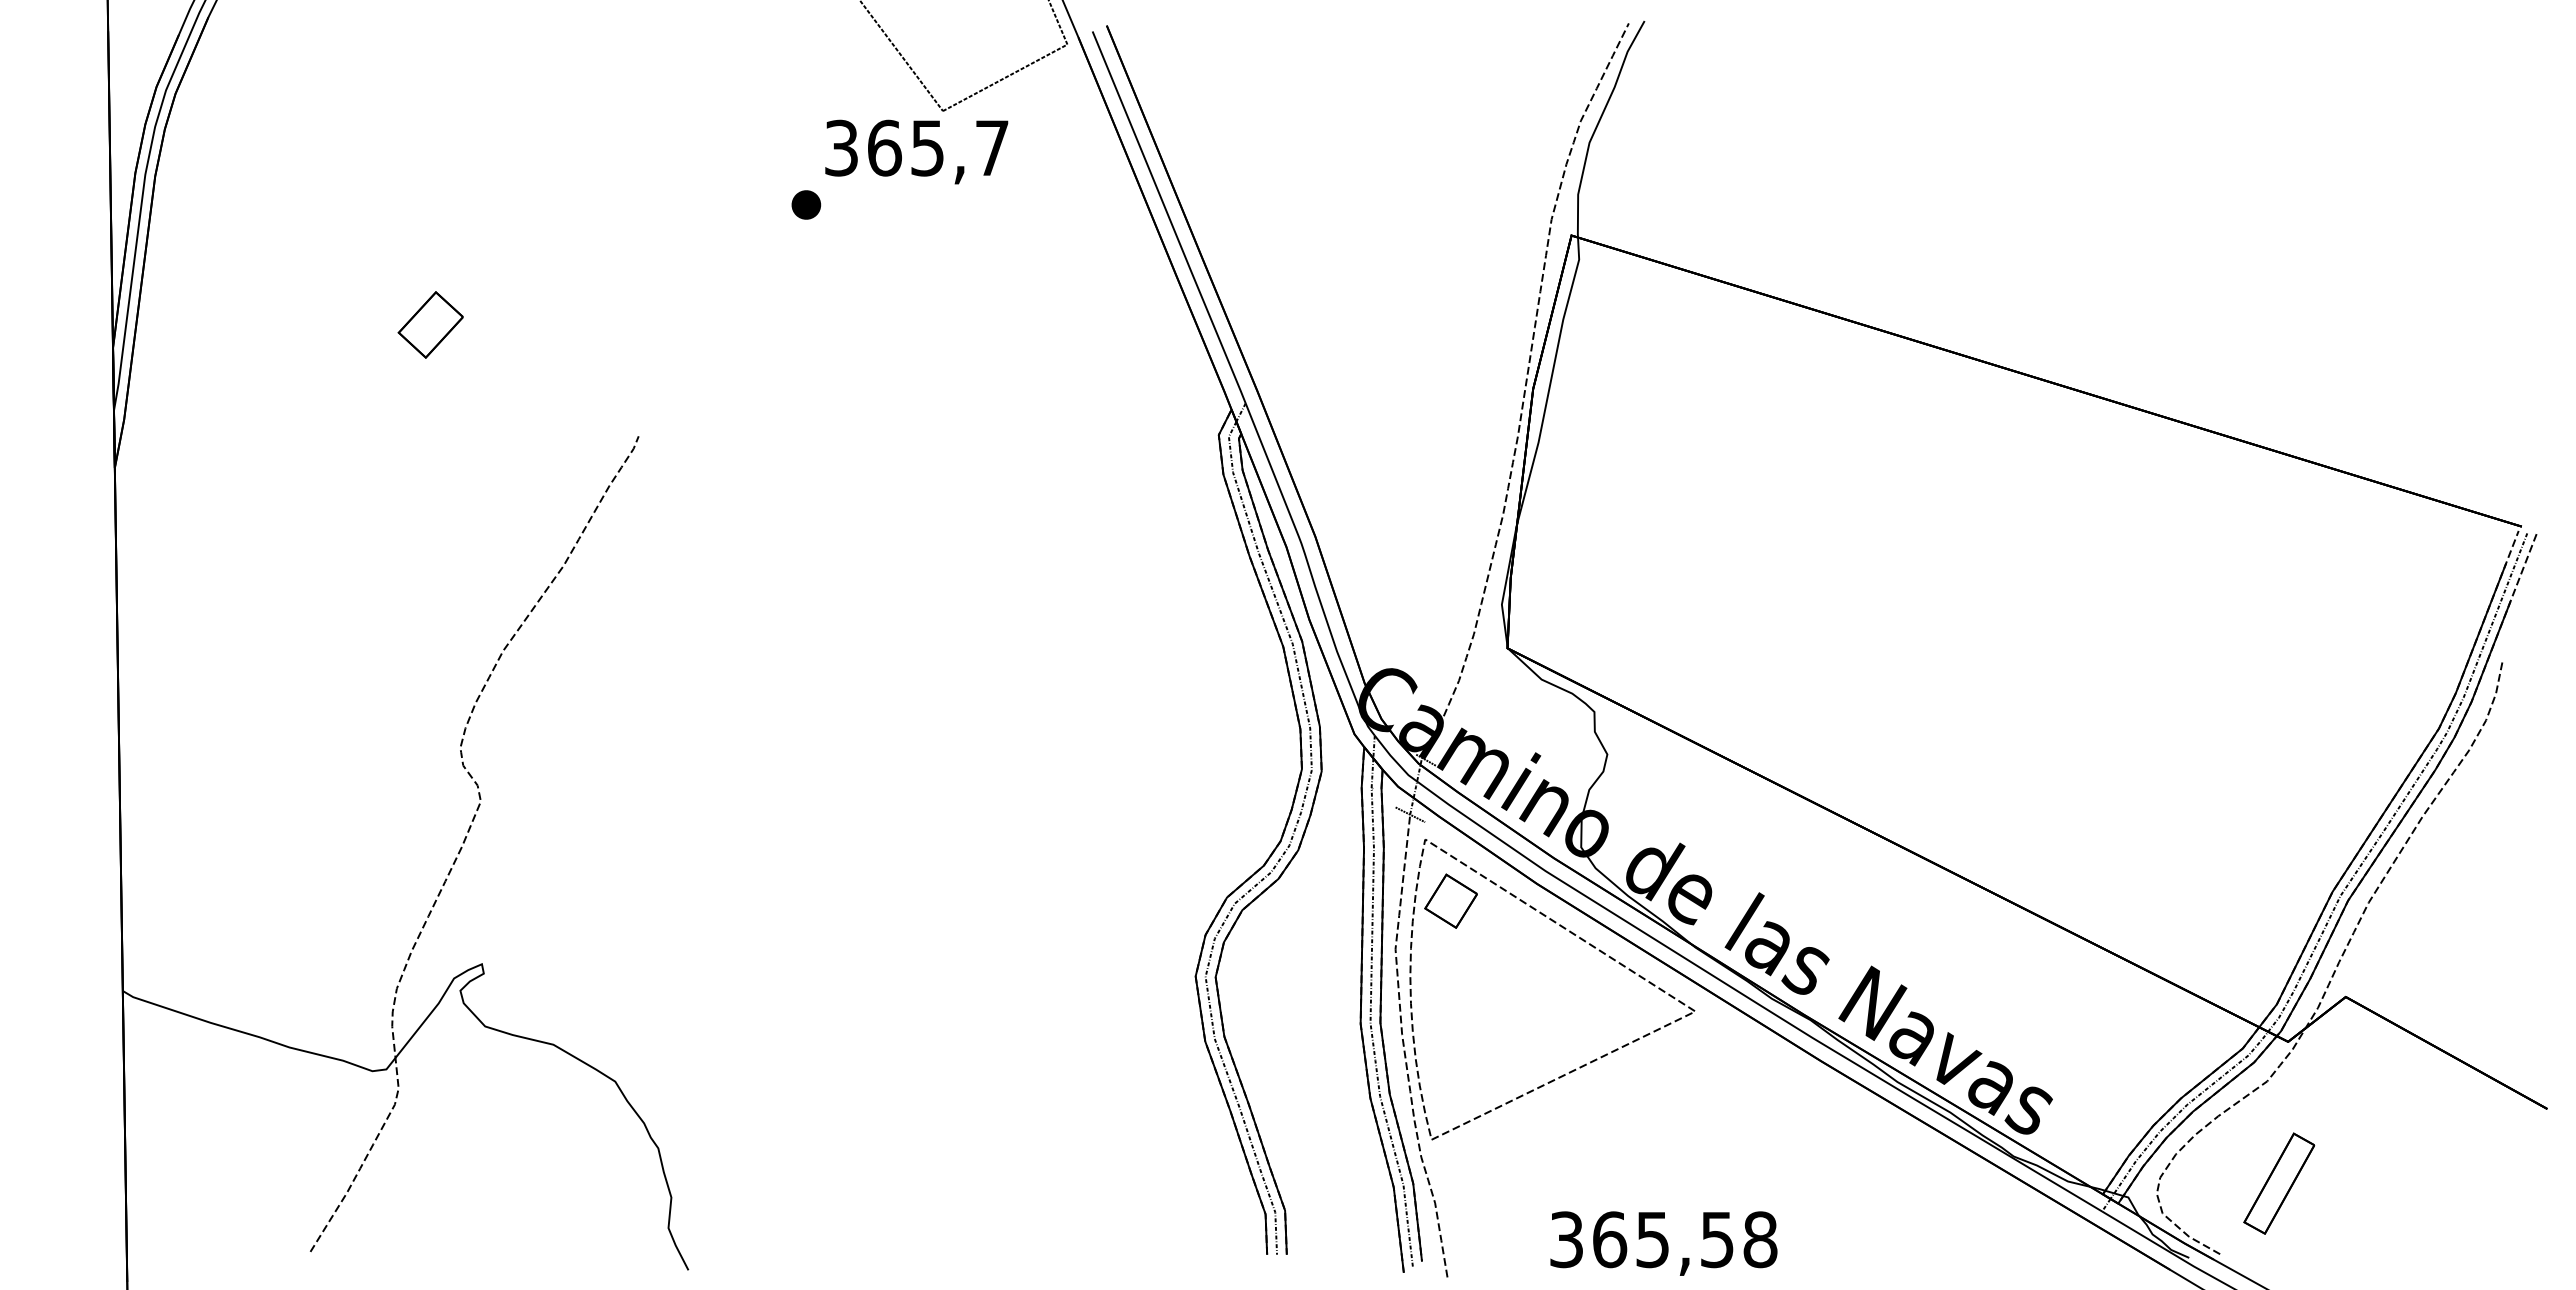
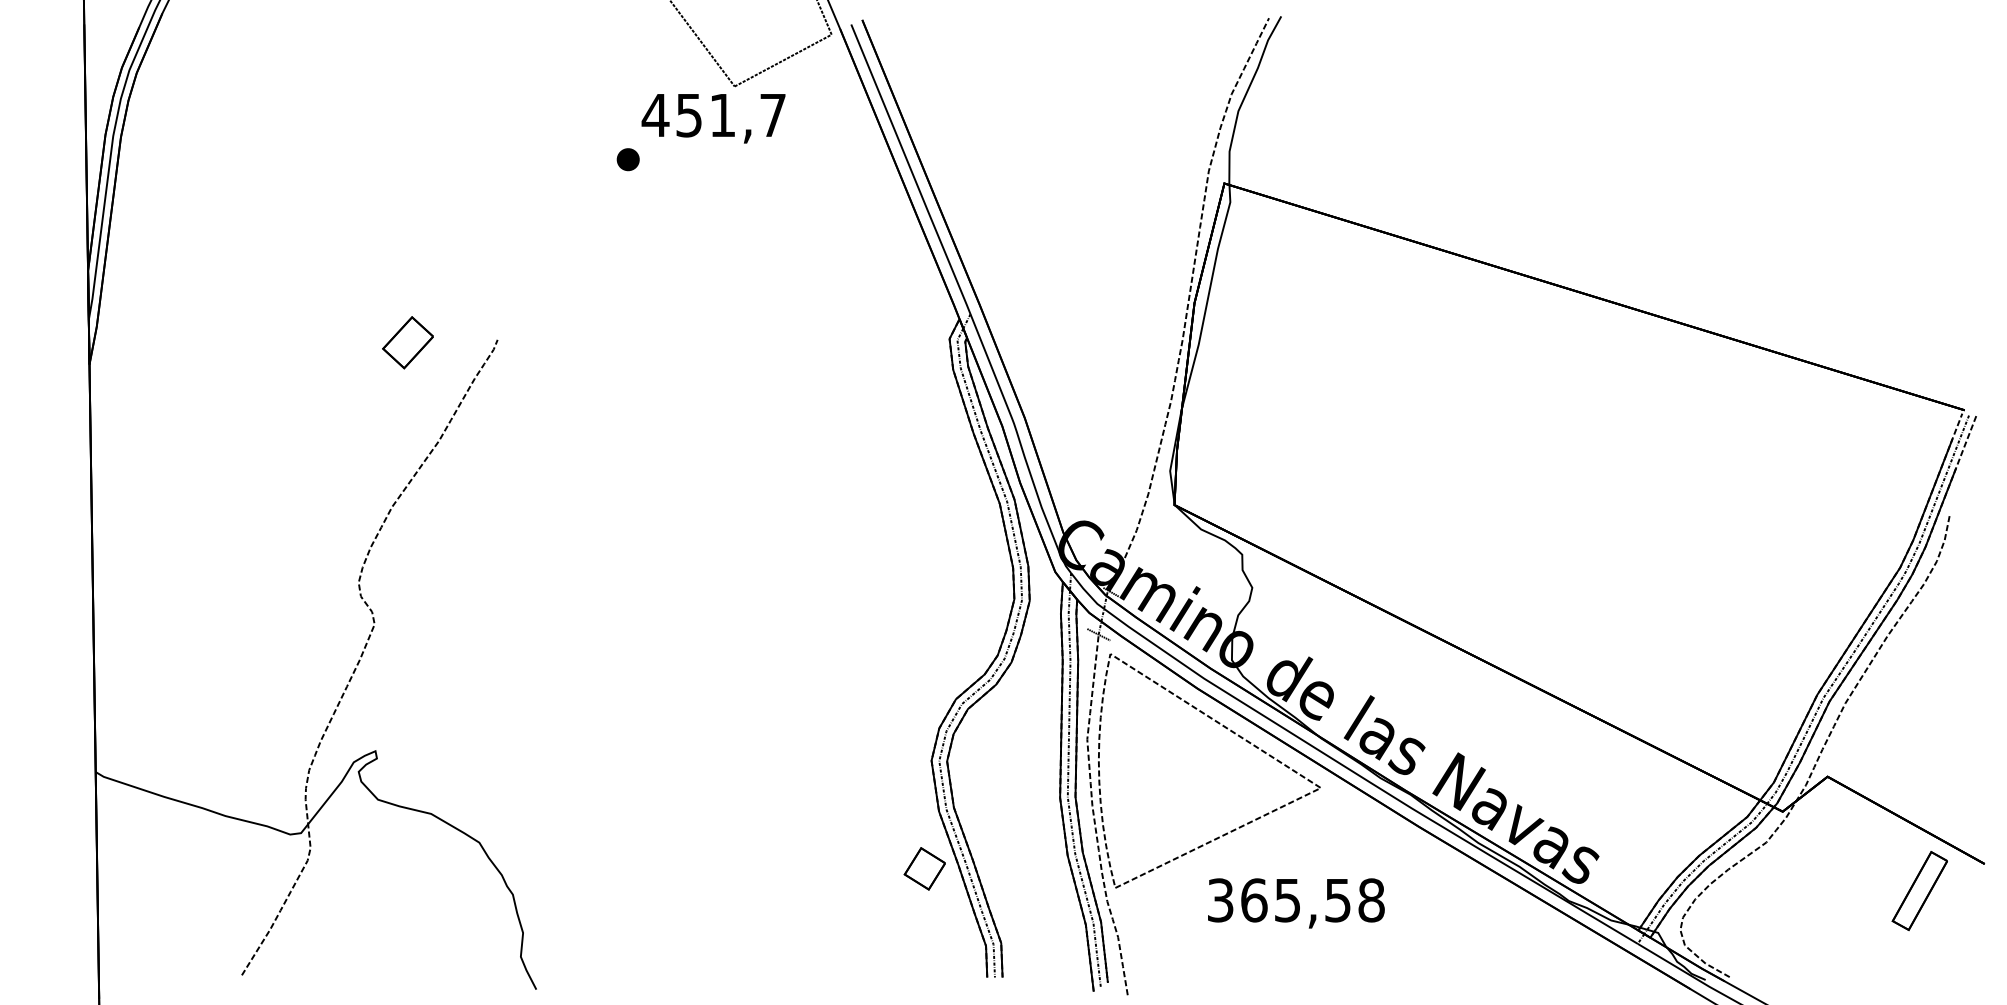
text: (883, 147) -> (688, 114), 365,7 -> 451,7
part: (430, 324) -> (407, 342), moved
part: (1450, 900) -> (924, 868), moved
part: (2279, 1183) -> (1920, 890), moved
text: (1663, 1243) -> (1296, 903), moved

